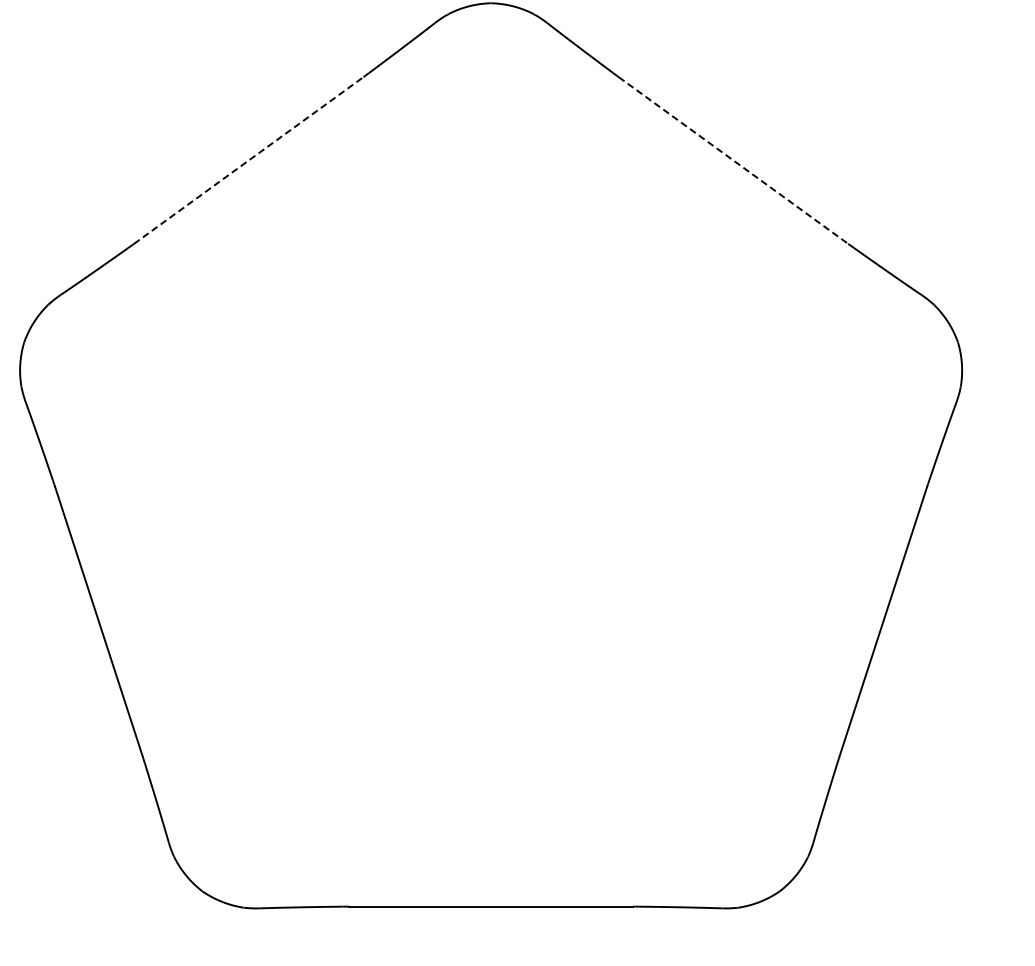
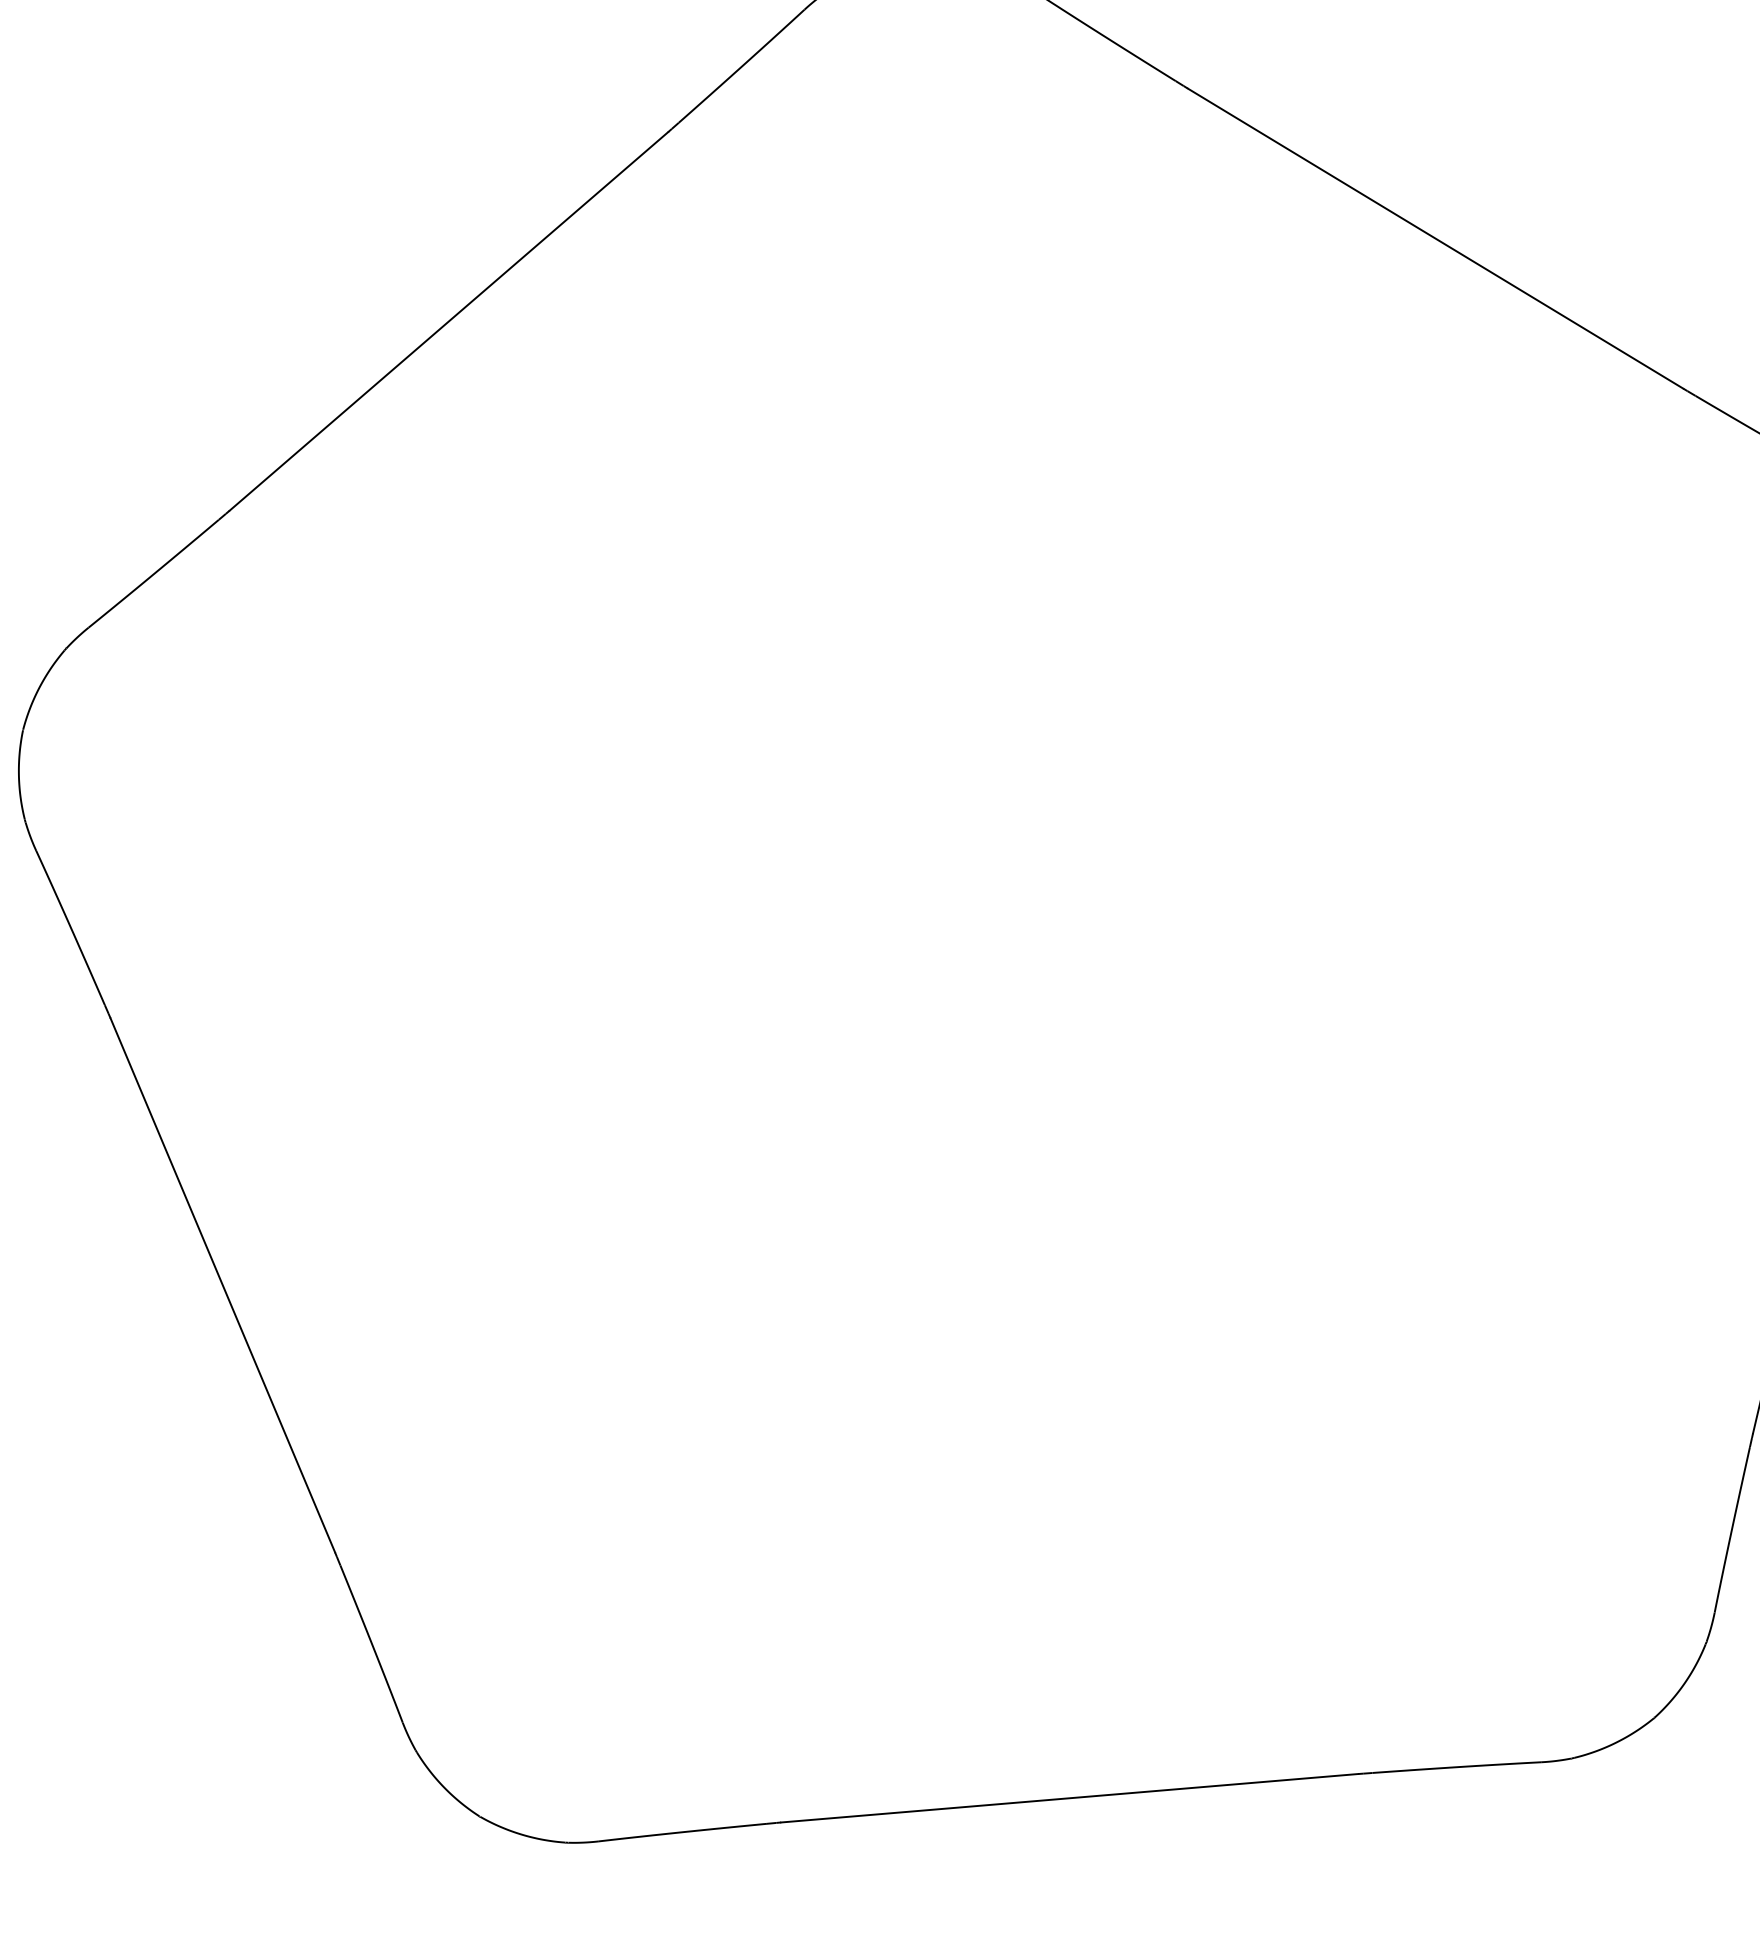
line: (248, 160) -> (448, 321), dashed -> solid
line: (733, 160) -> (1435, 238), dashed -> solid

